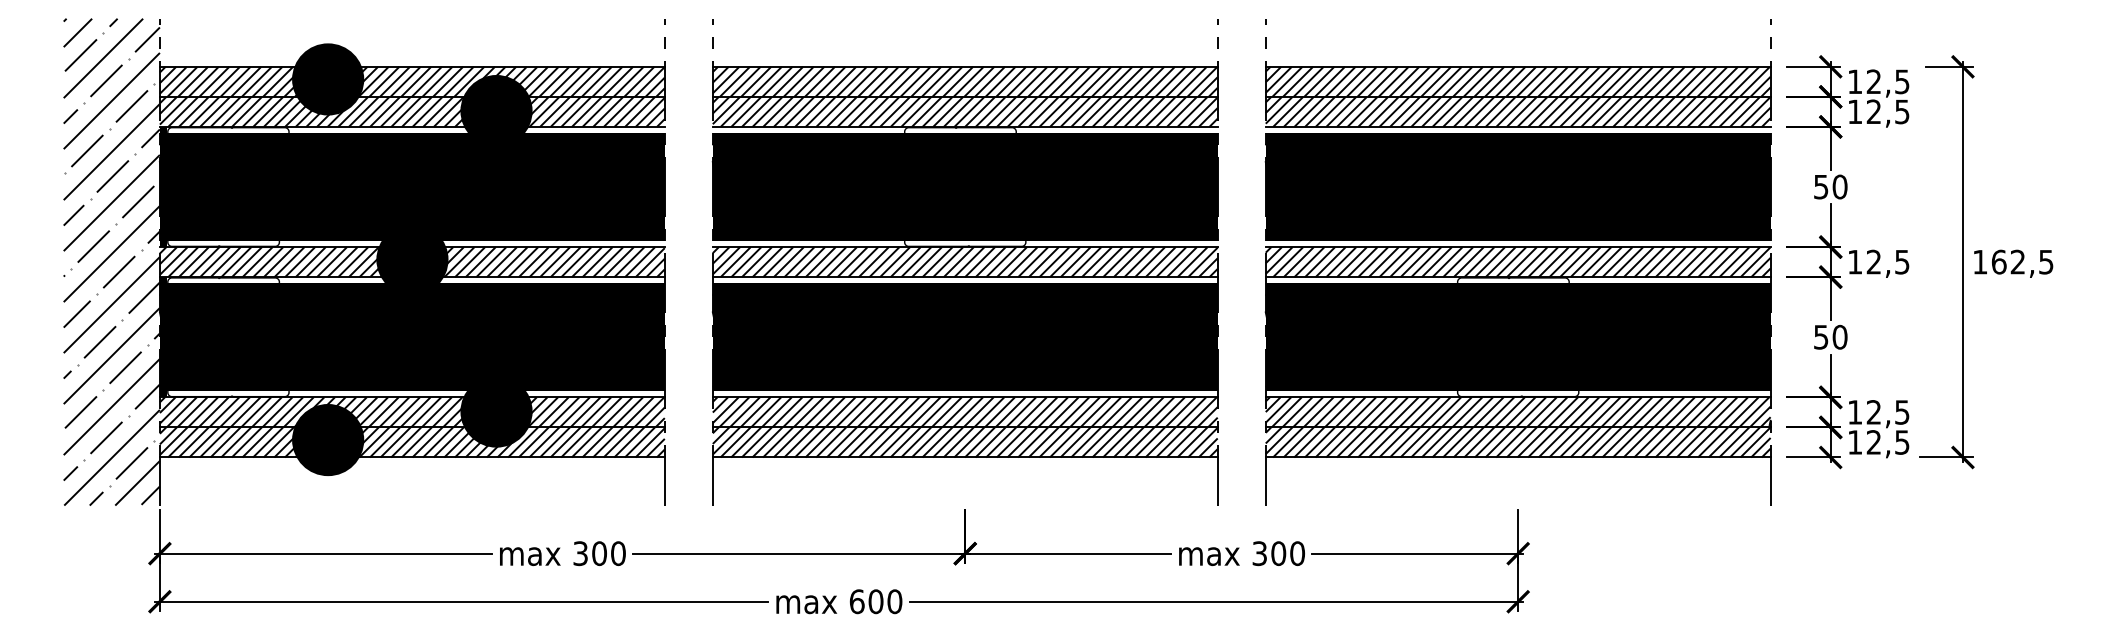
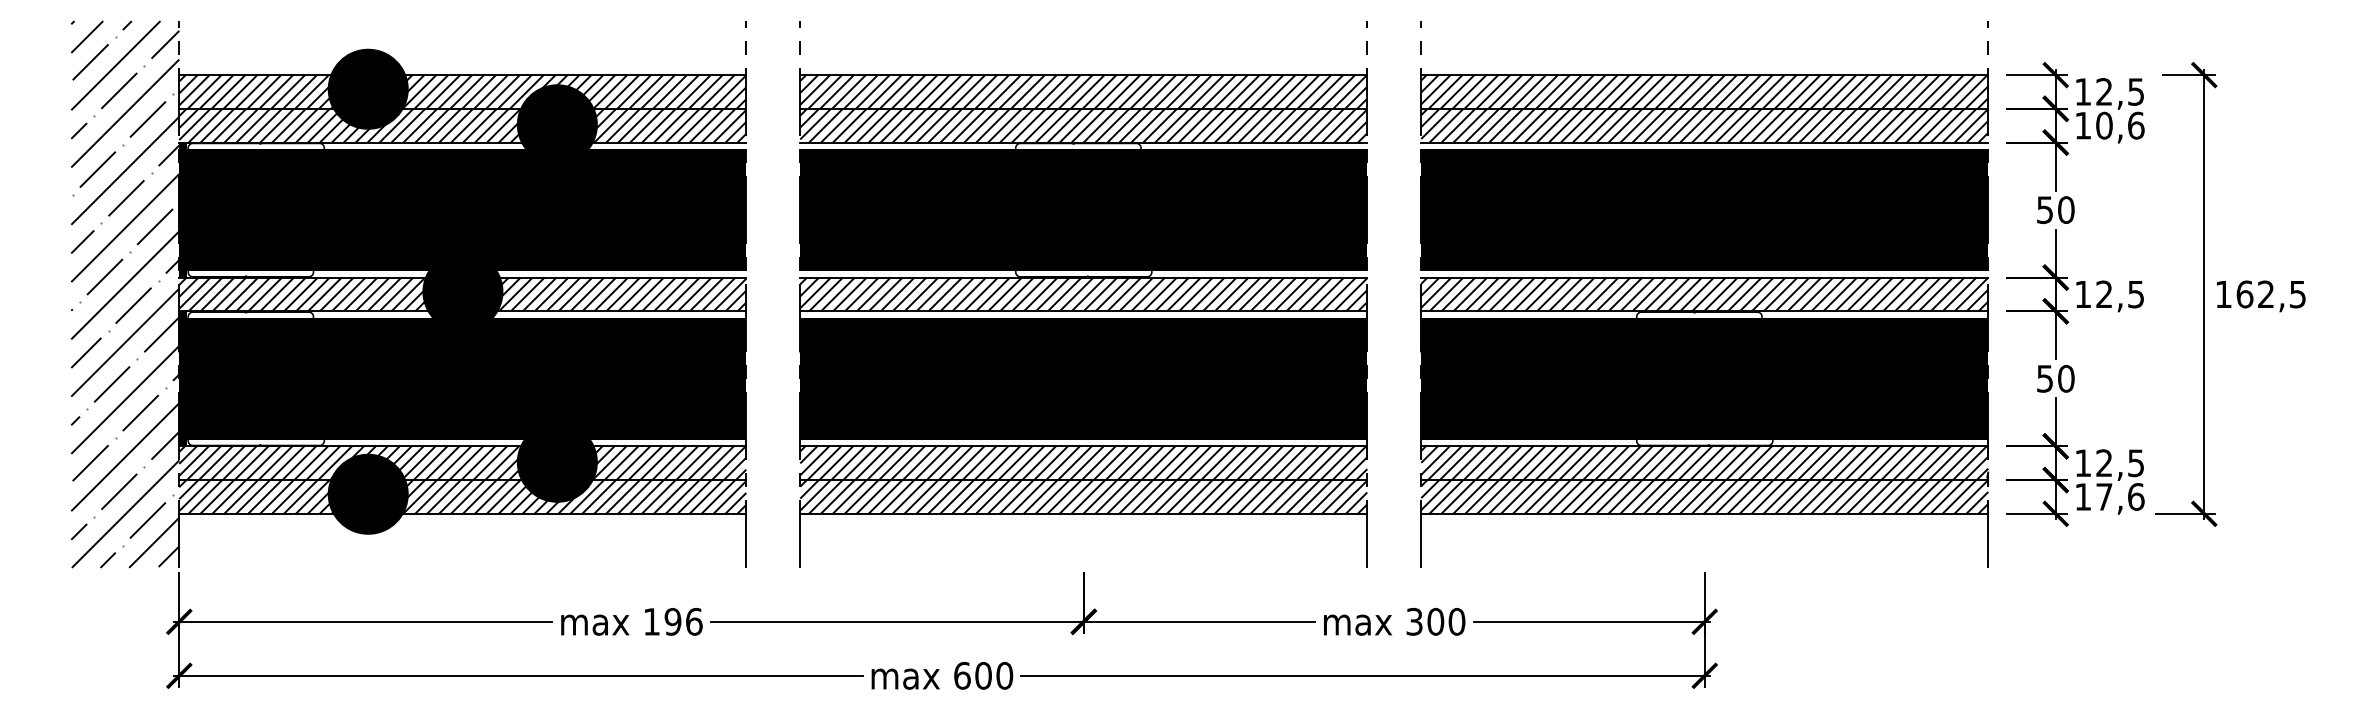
text: (1888, 111) -> (2120, 125), 12,5 -> 10,6
text: (1888, 442) -> (2120, 496), 12,5 -> 17,6
text: (599, 553) -> (672, 621), 300 -> 196

